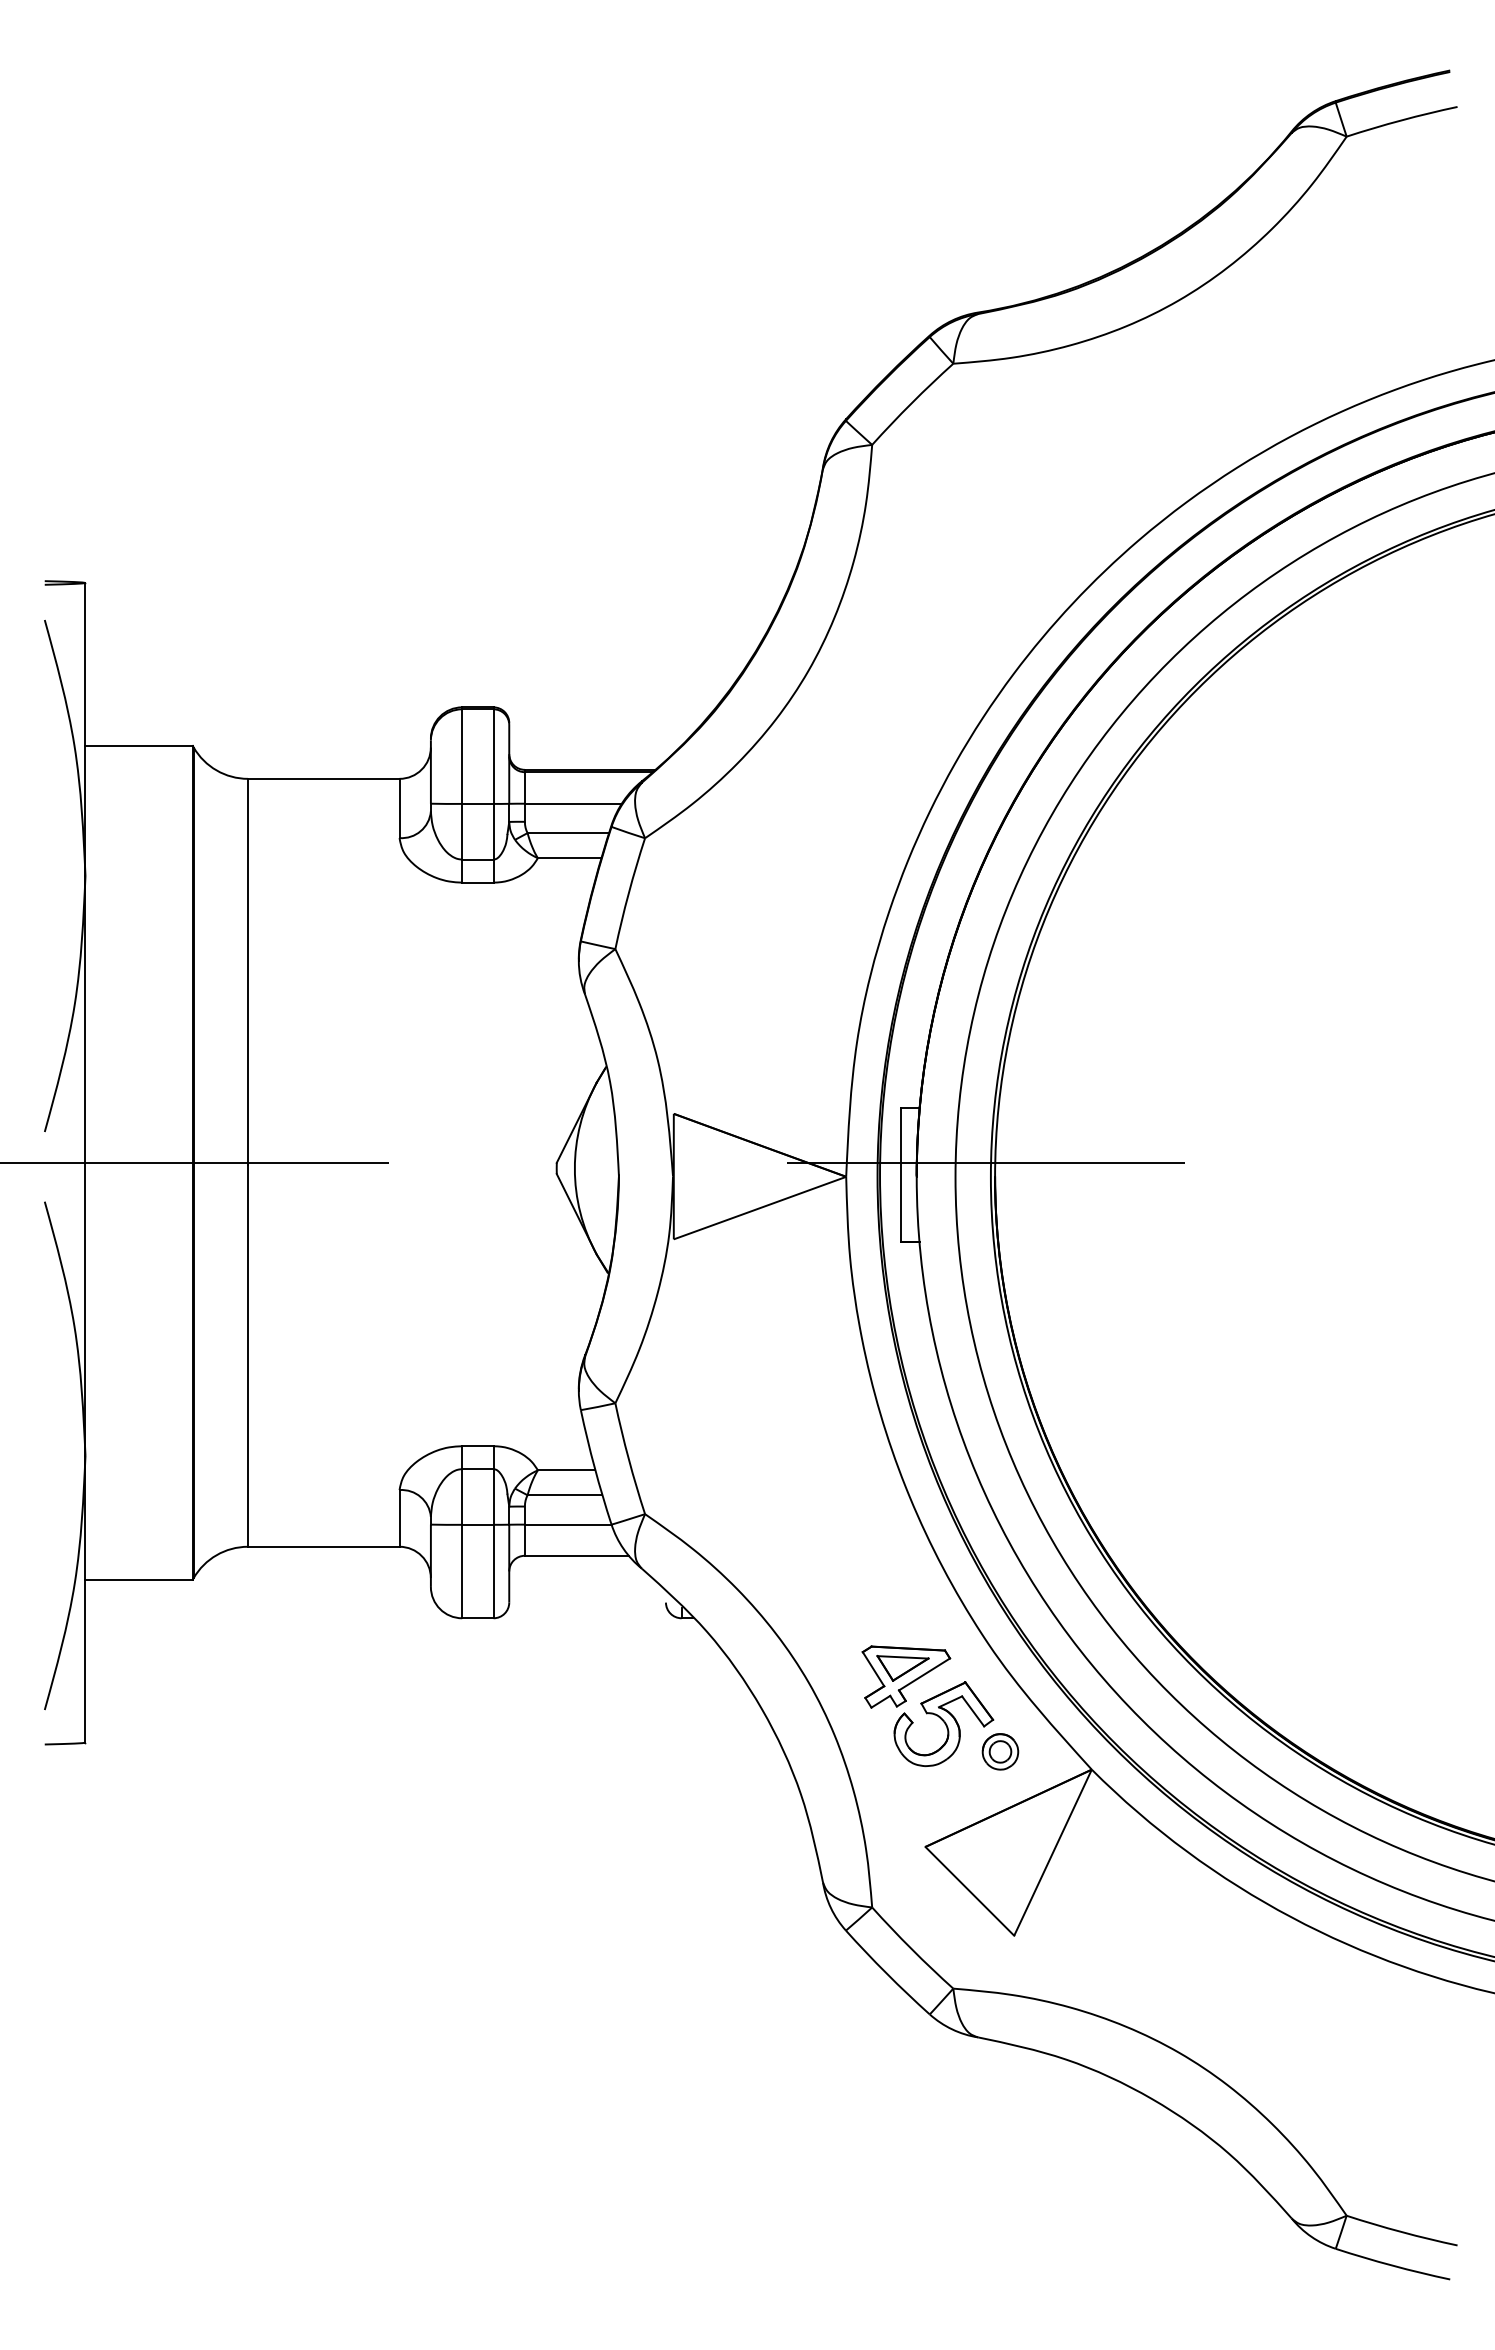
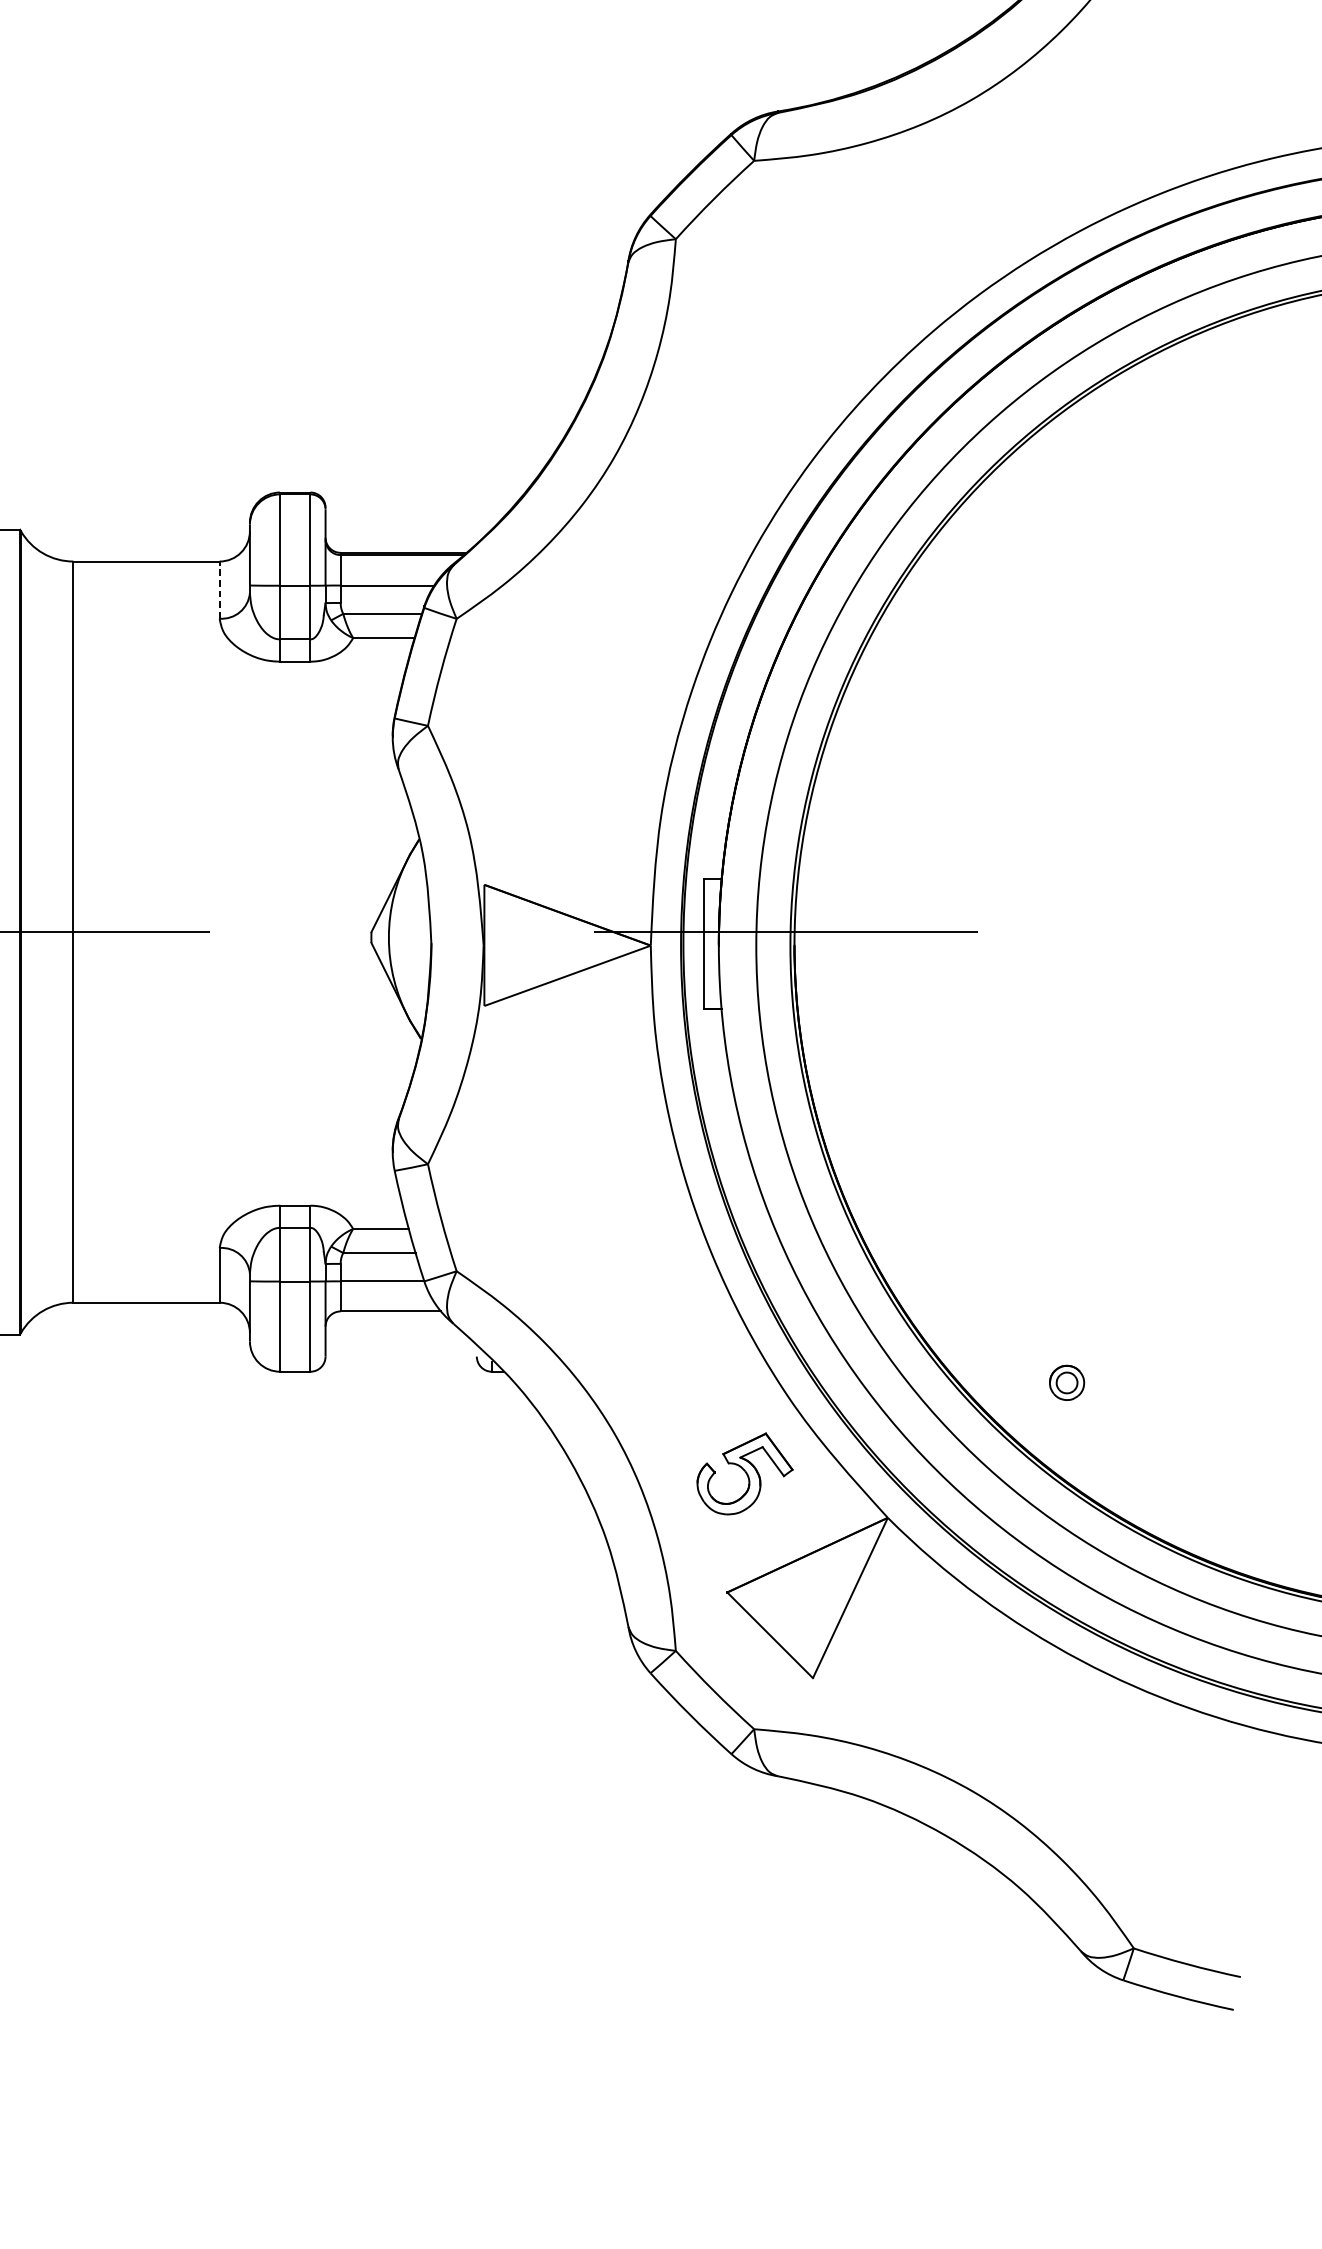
line: (399, 808) -> (219, 590), solid -> dashed
part: (906, 1676) -> (708, 1427), removed
part: (1000, 1751) -> (1067, 1382), moved

